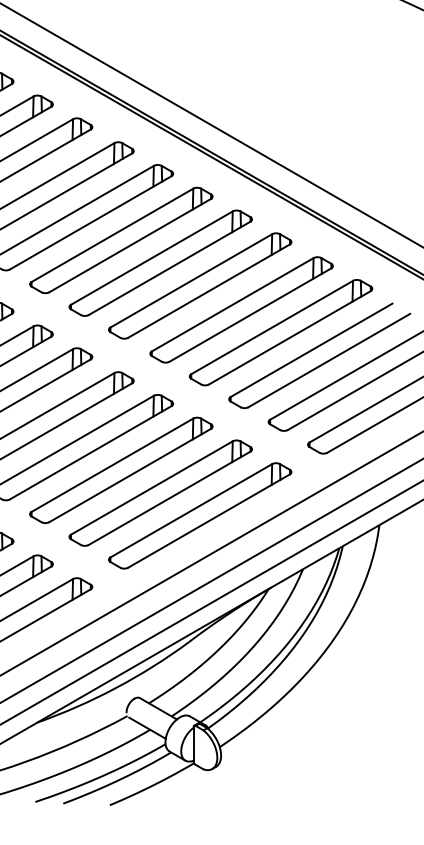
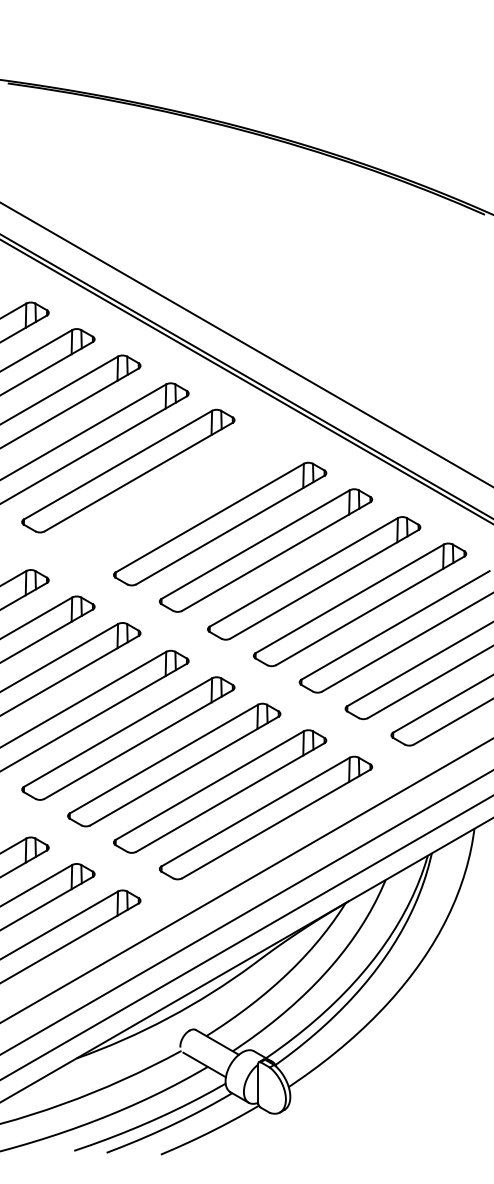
part: (121, 240) -> (174, 497), removed

